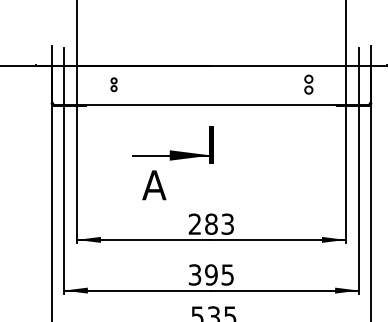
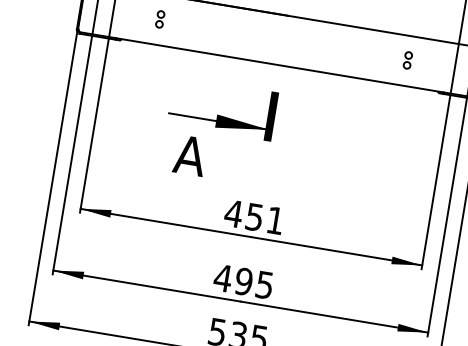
part: (308, 84) -> (407, 60), size x0.71
text: (210, 223) -> (253, 216), 283 -> 451
text: (194, 274) -> (222, 277), 395 -> 495

